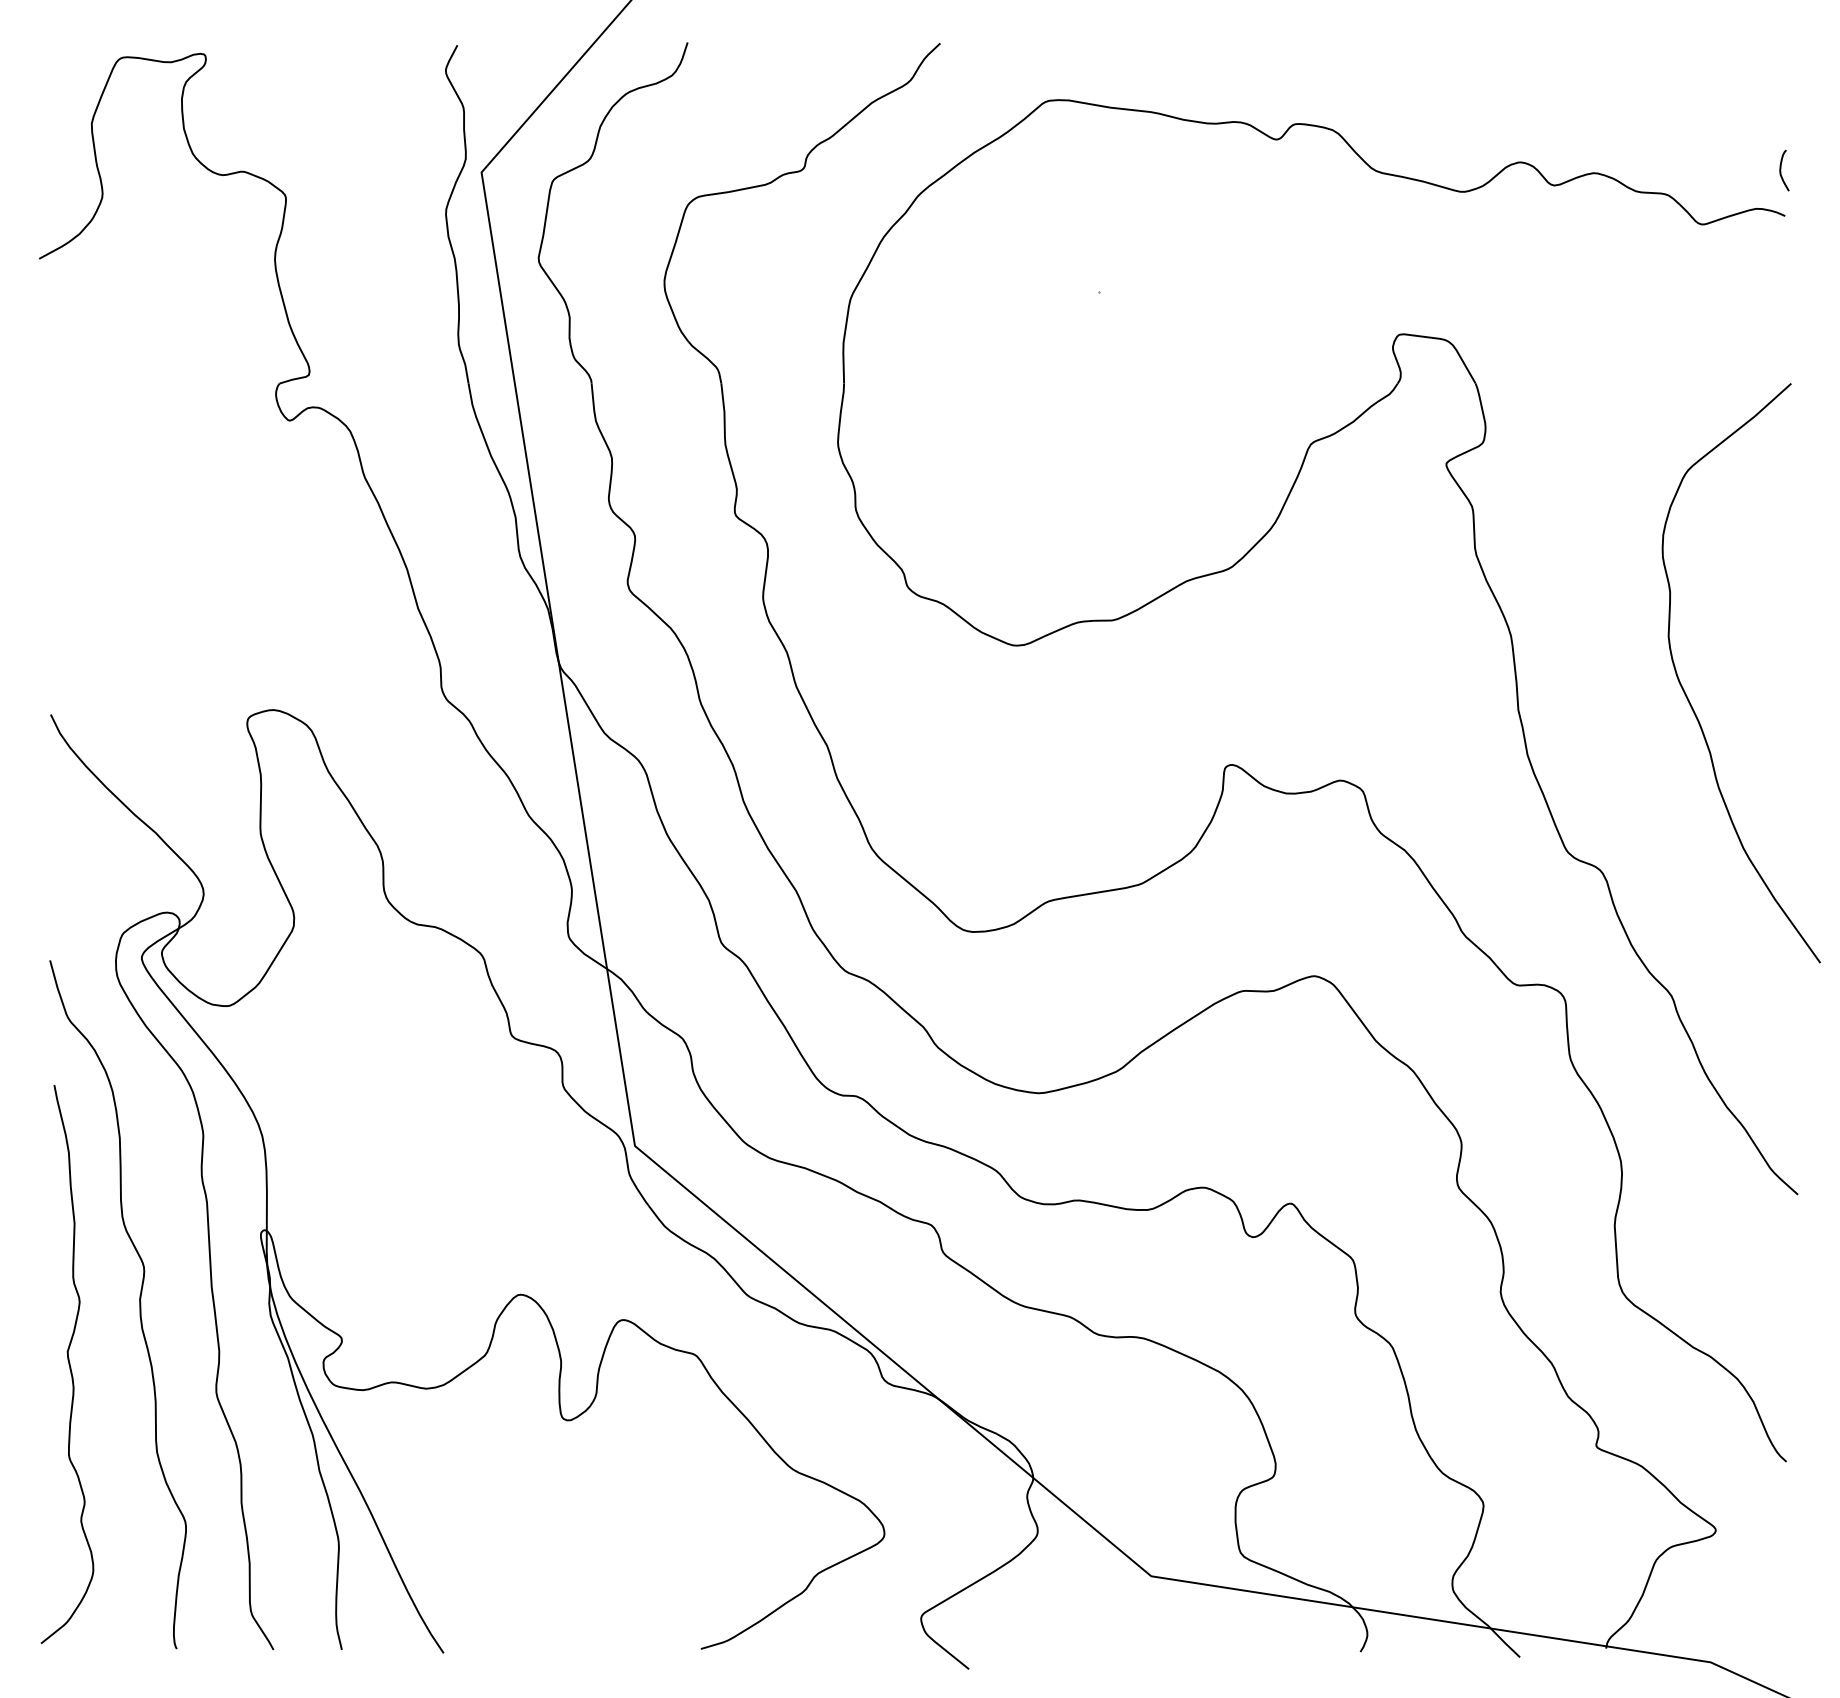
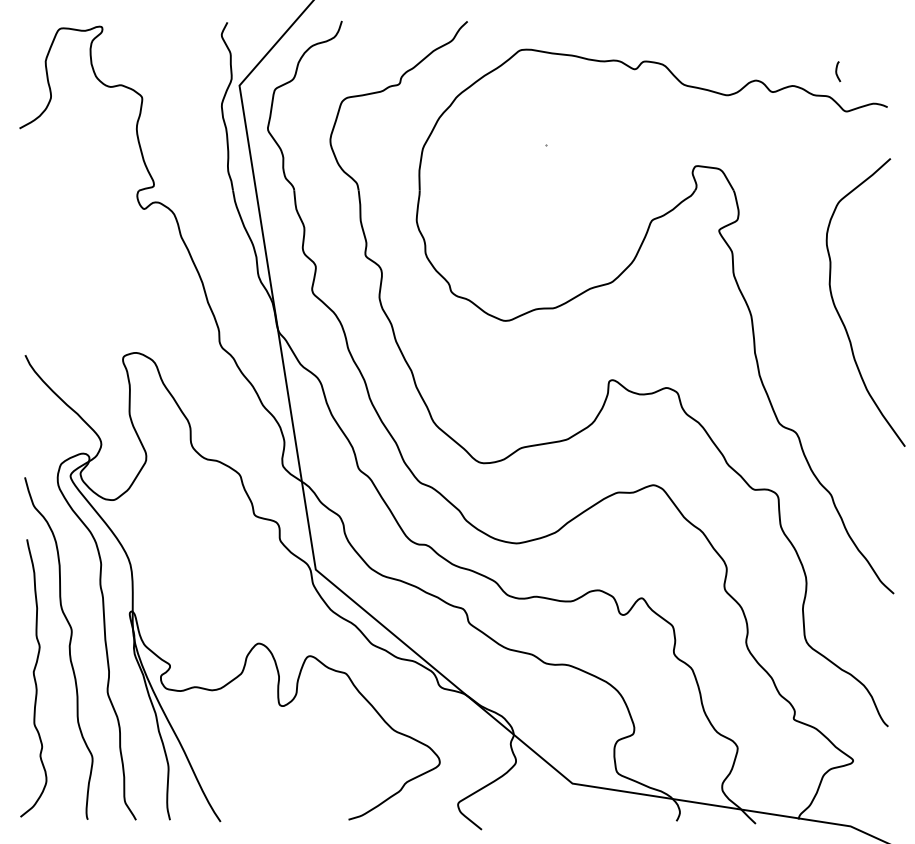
curve: (1782, 170) -> (837, 71), moved
curve: (1690, 699) -> (840, 315), moved

